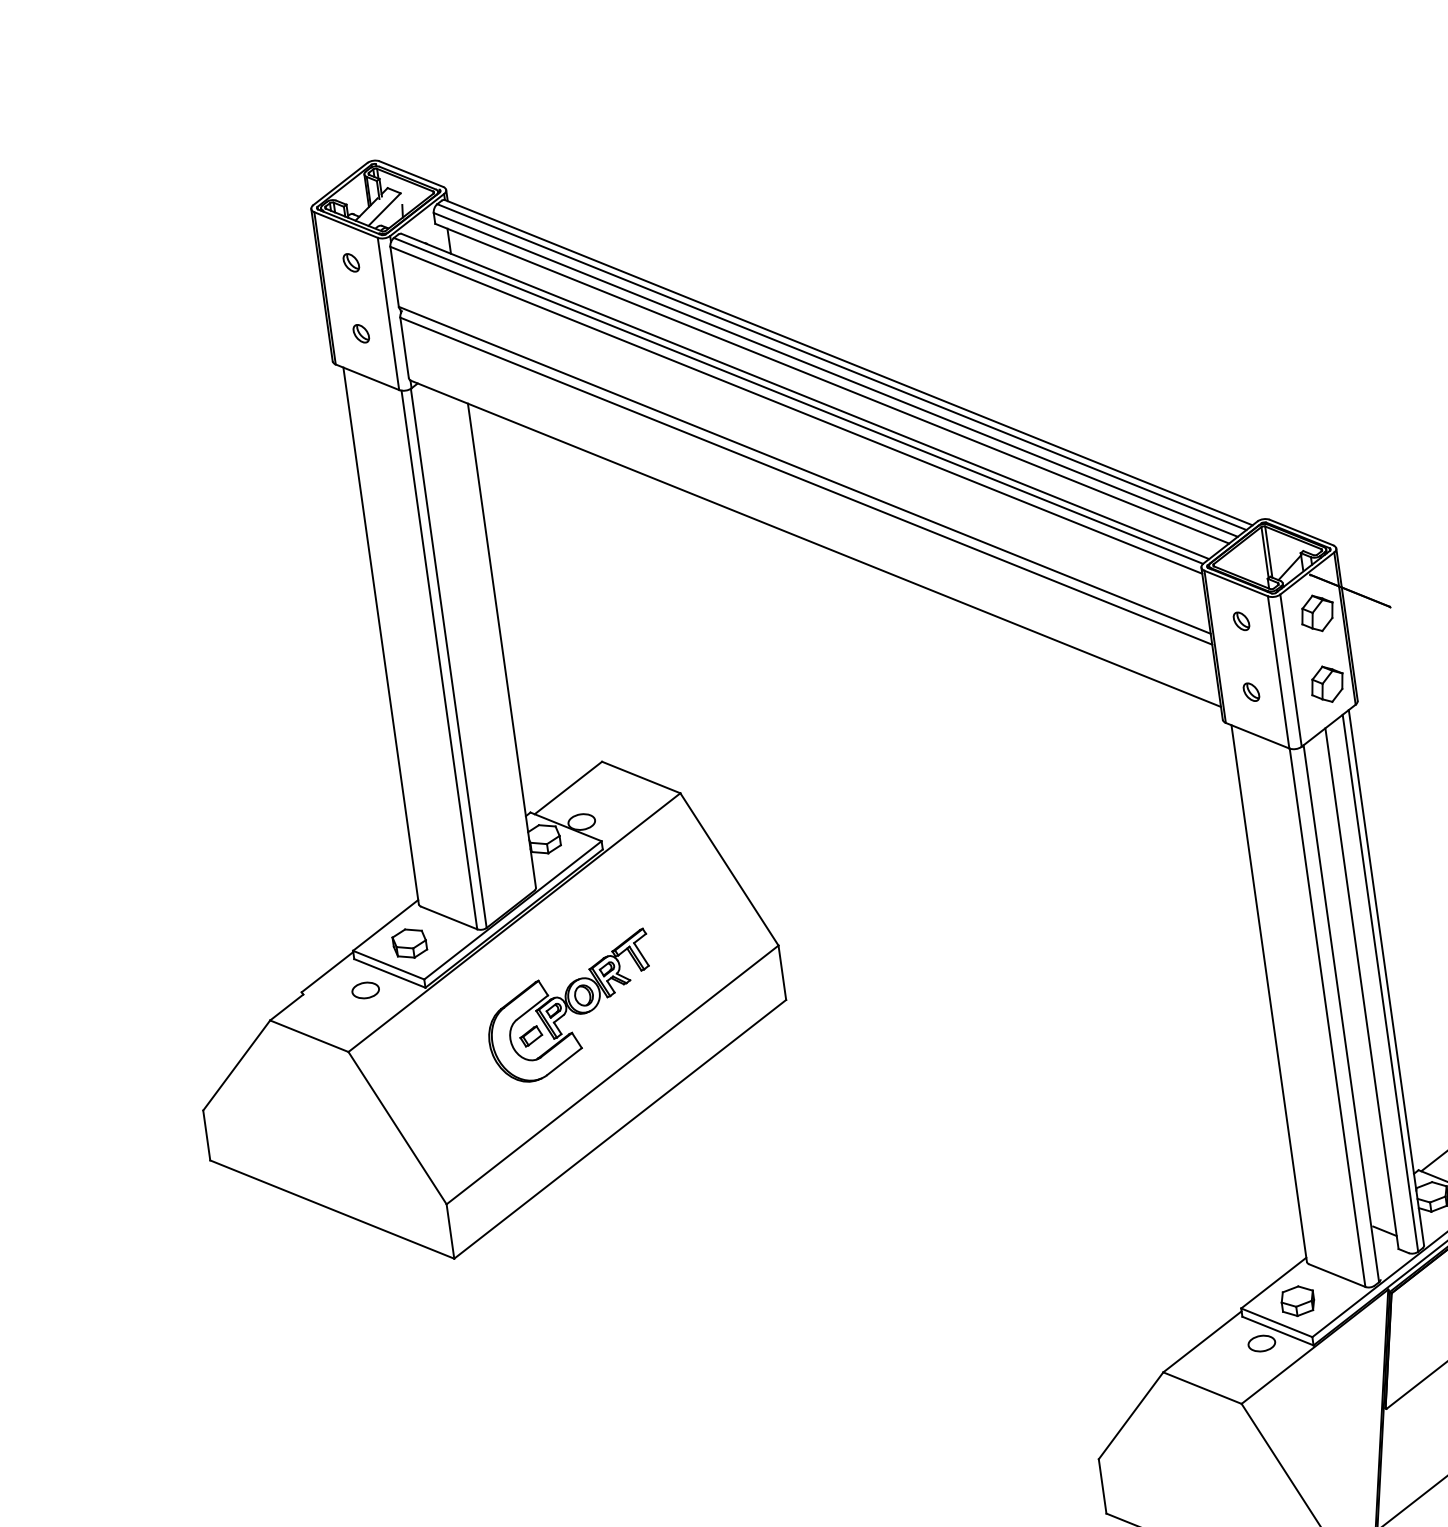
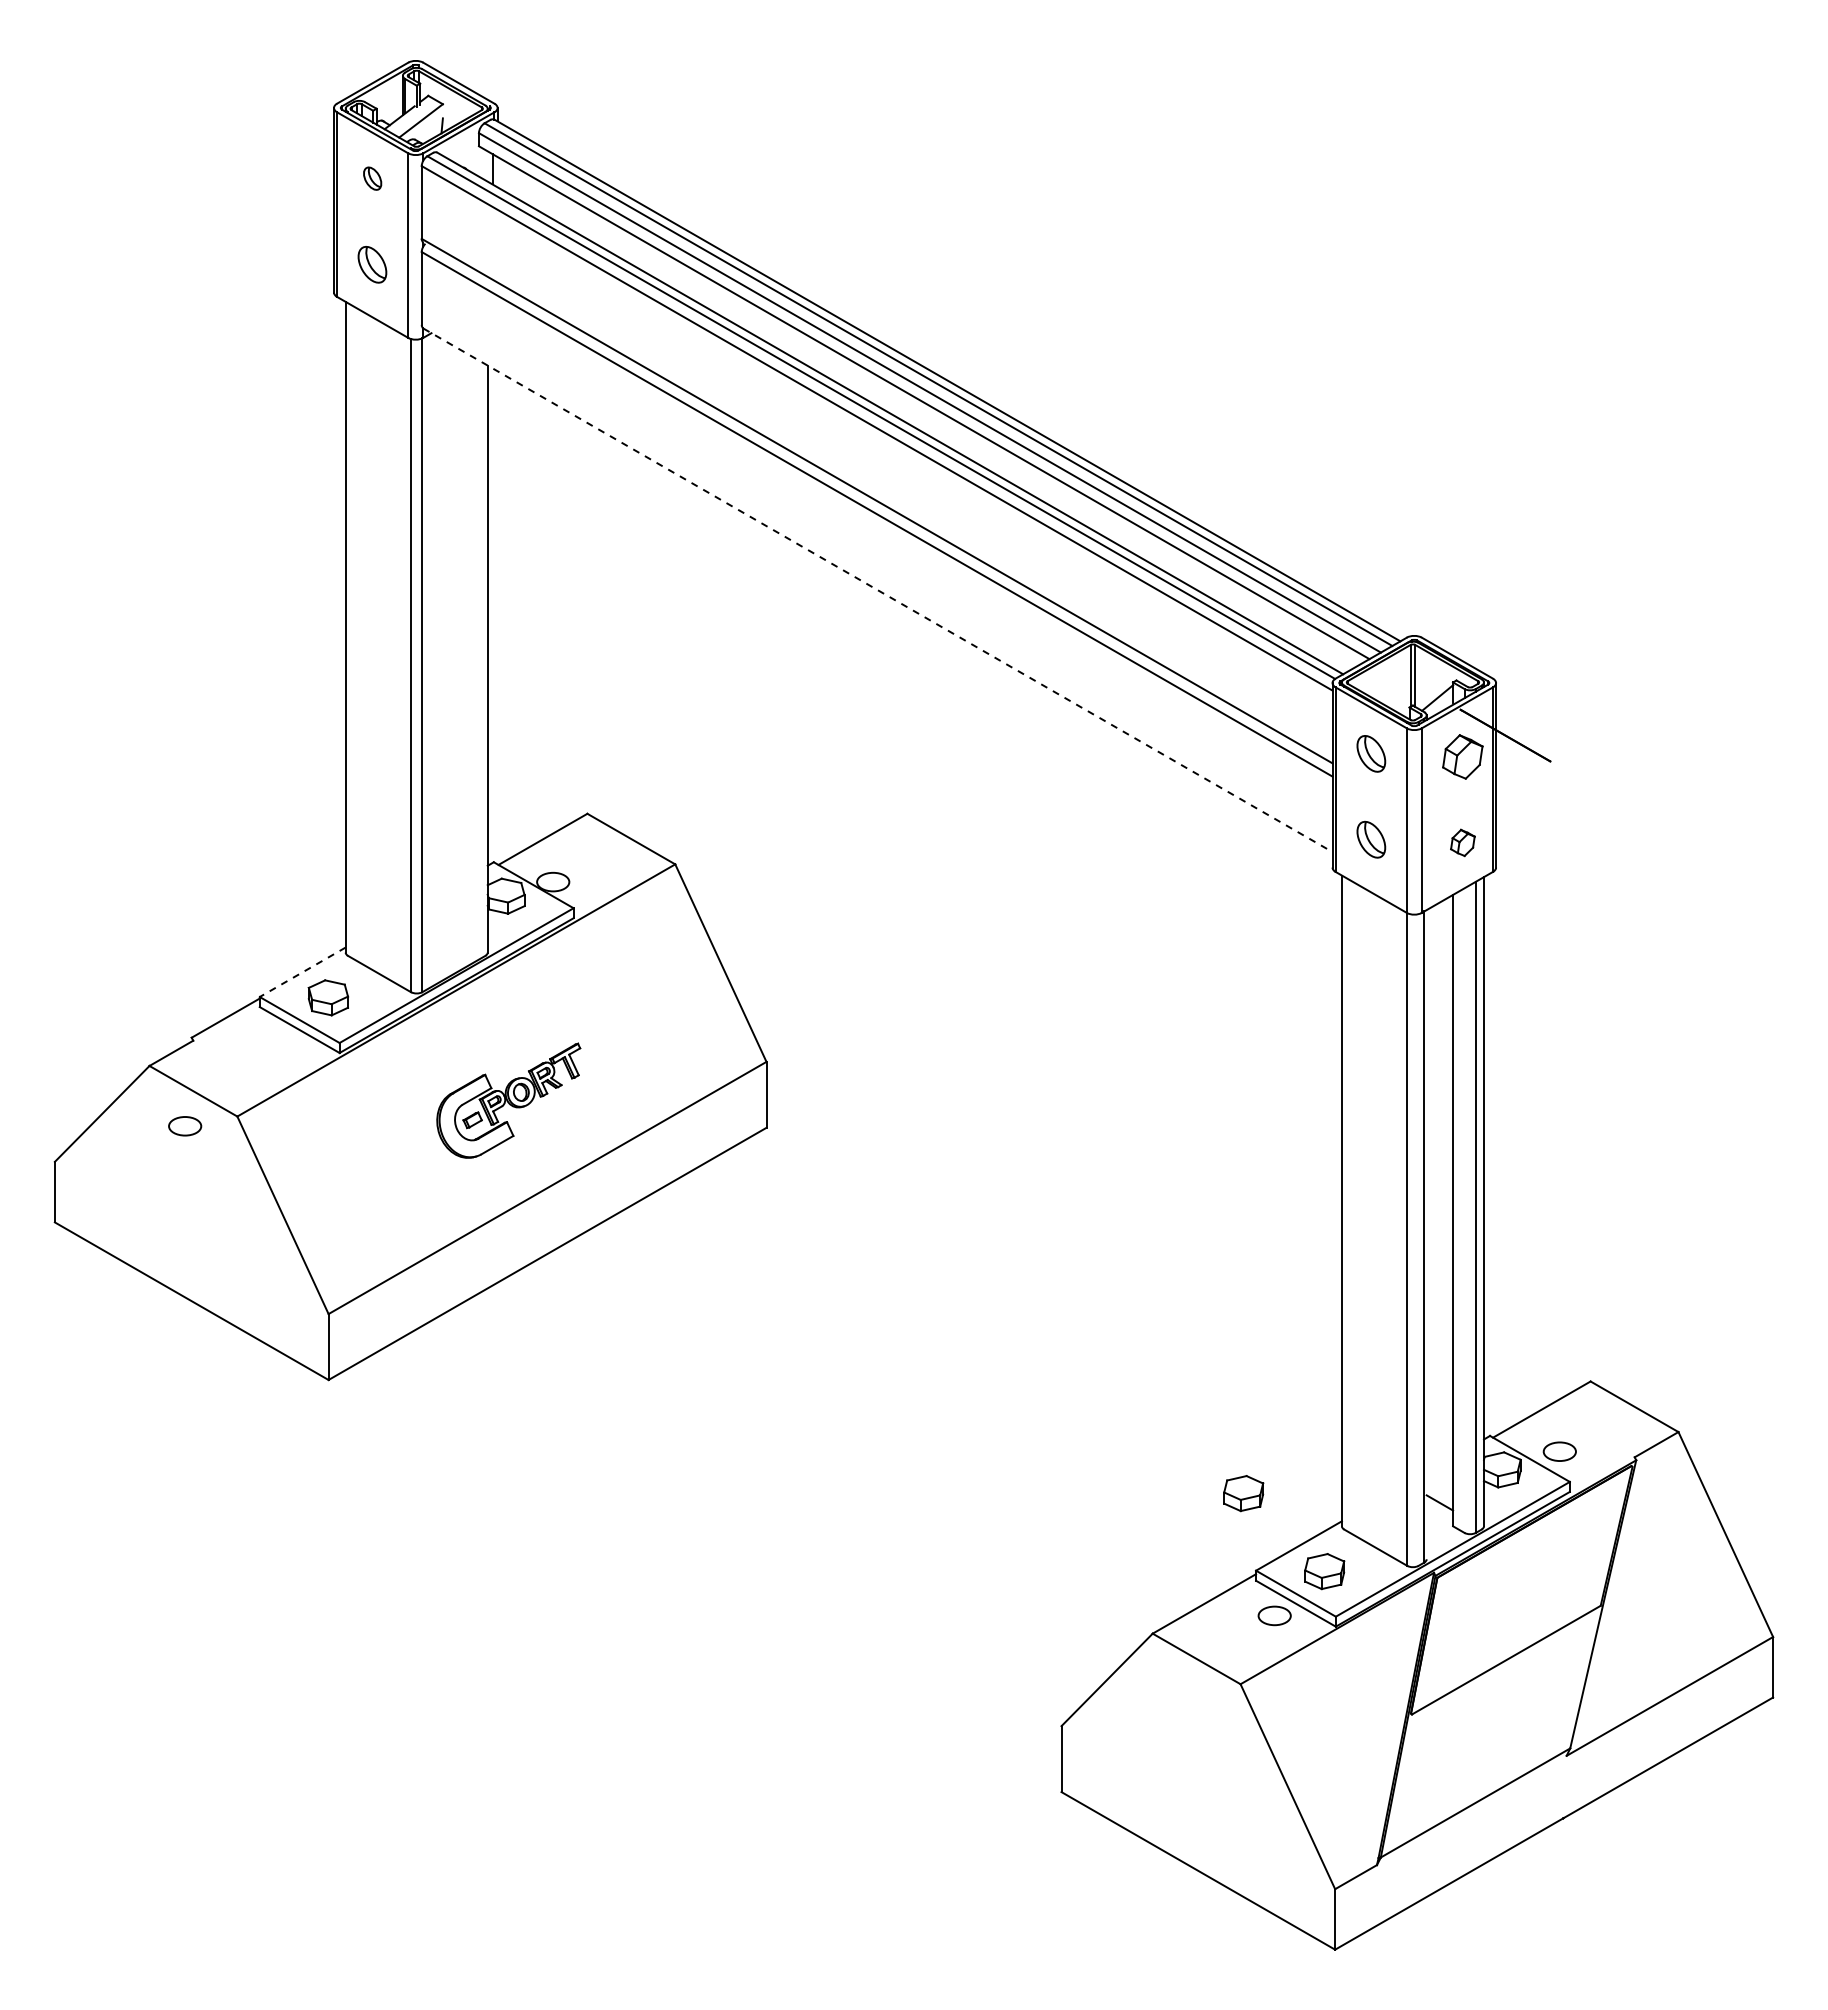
part: (361, 333) -> (372, 264), size x1.6
line: (815, 543) -> (877, 590), solid -> dashed
part: (1240, 621) -> (1370, 753), size x1.6
part: (1327, 683) -> (1462, 842), size x0.6
part: (1250, 692) -> (1370, 839), size x1.6
line: (385, 925) -> (302, 972), solid -> dashed
part: (366, 990) -> (185, 1126), moved
part: (570, 1007) -> (508, 1100), size x0.7
part: (1221, 1246) -> (1243, 1493), added

